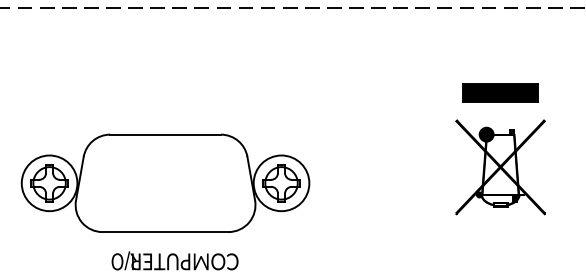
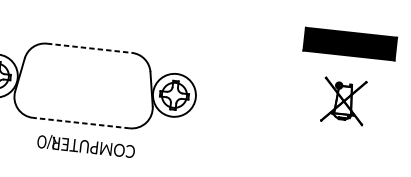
part: (500, 92) -> (350, 43), size x1.6
line: (166, 134) -> (90, 48), solid -> dashed
part: (500, 167) -> (343, 101), size x0.6
line: (165, 232) -> (81, 123), solid -> dashed

